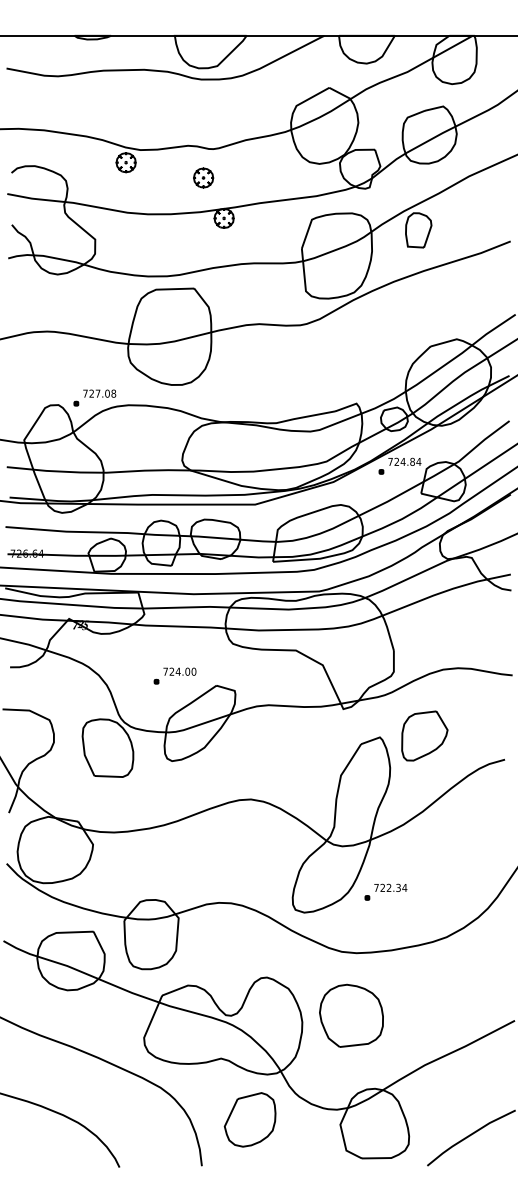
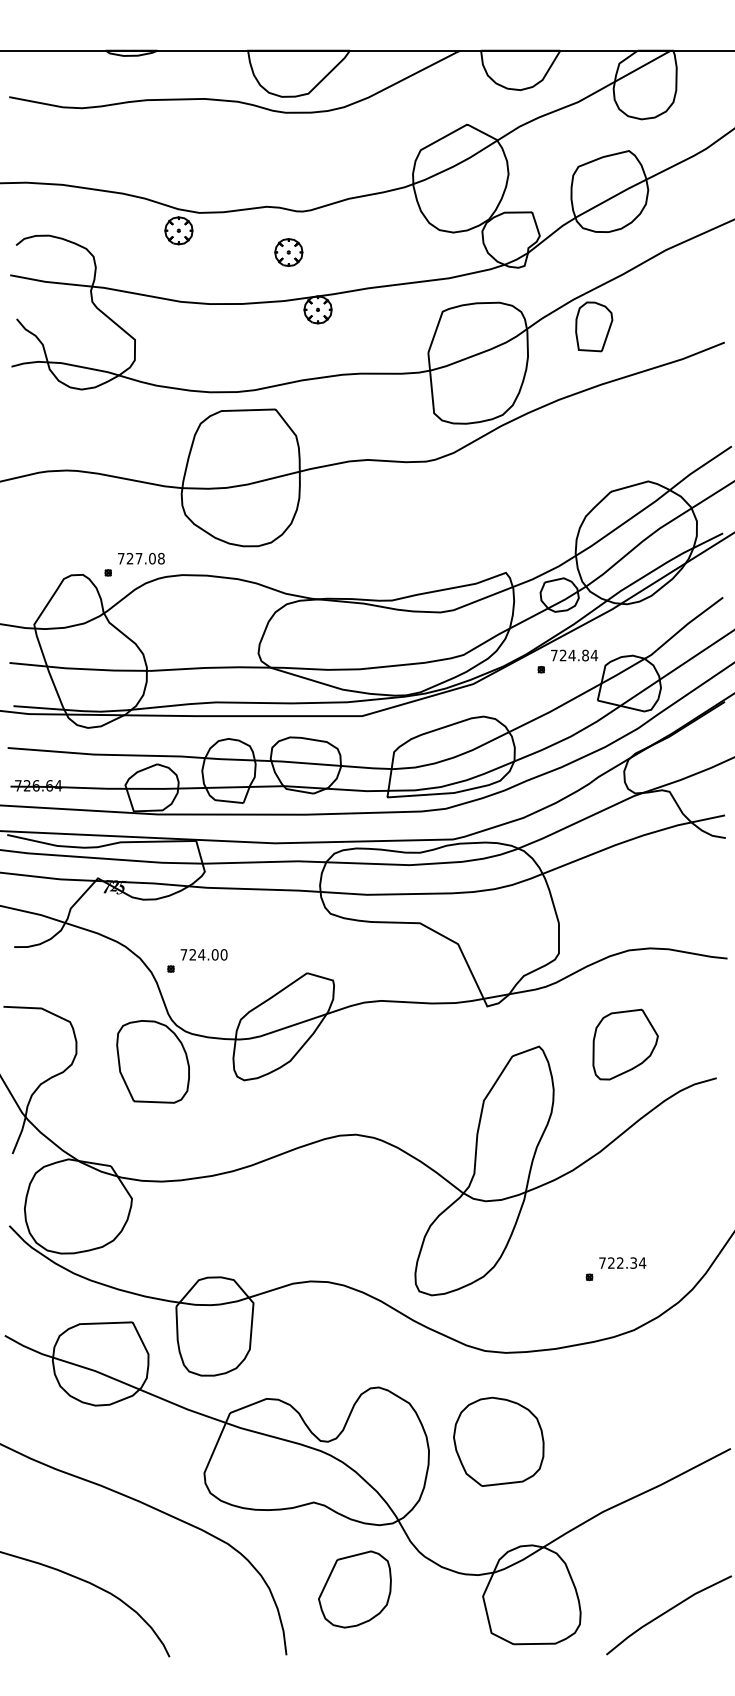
part: (174, 675) -> (196, 960), moved
part: (424, 735) -> (625, 1043), moved
part: (385, 891) -> (615, 1268), moved

